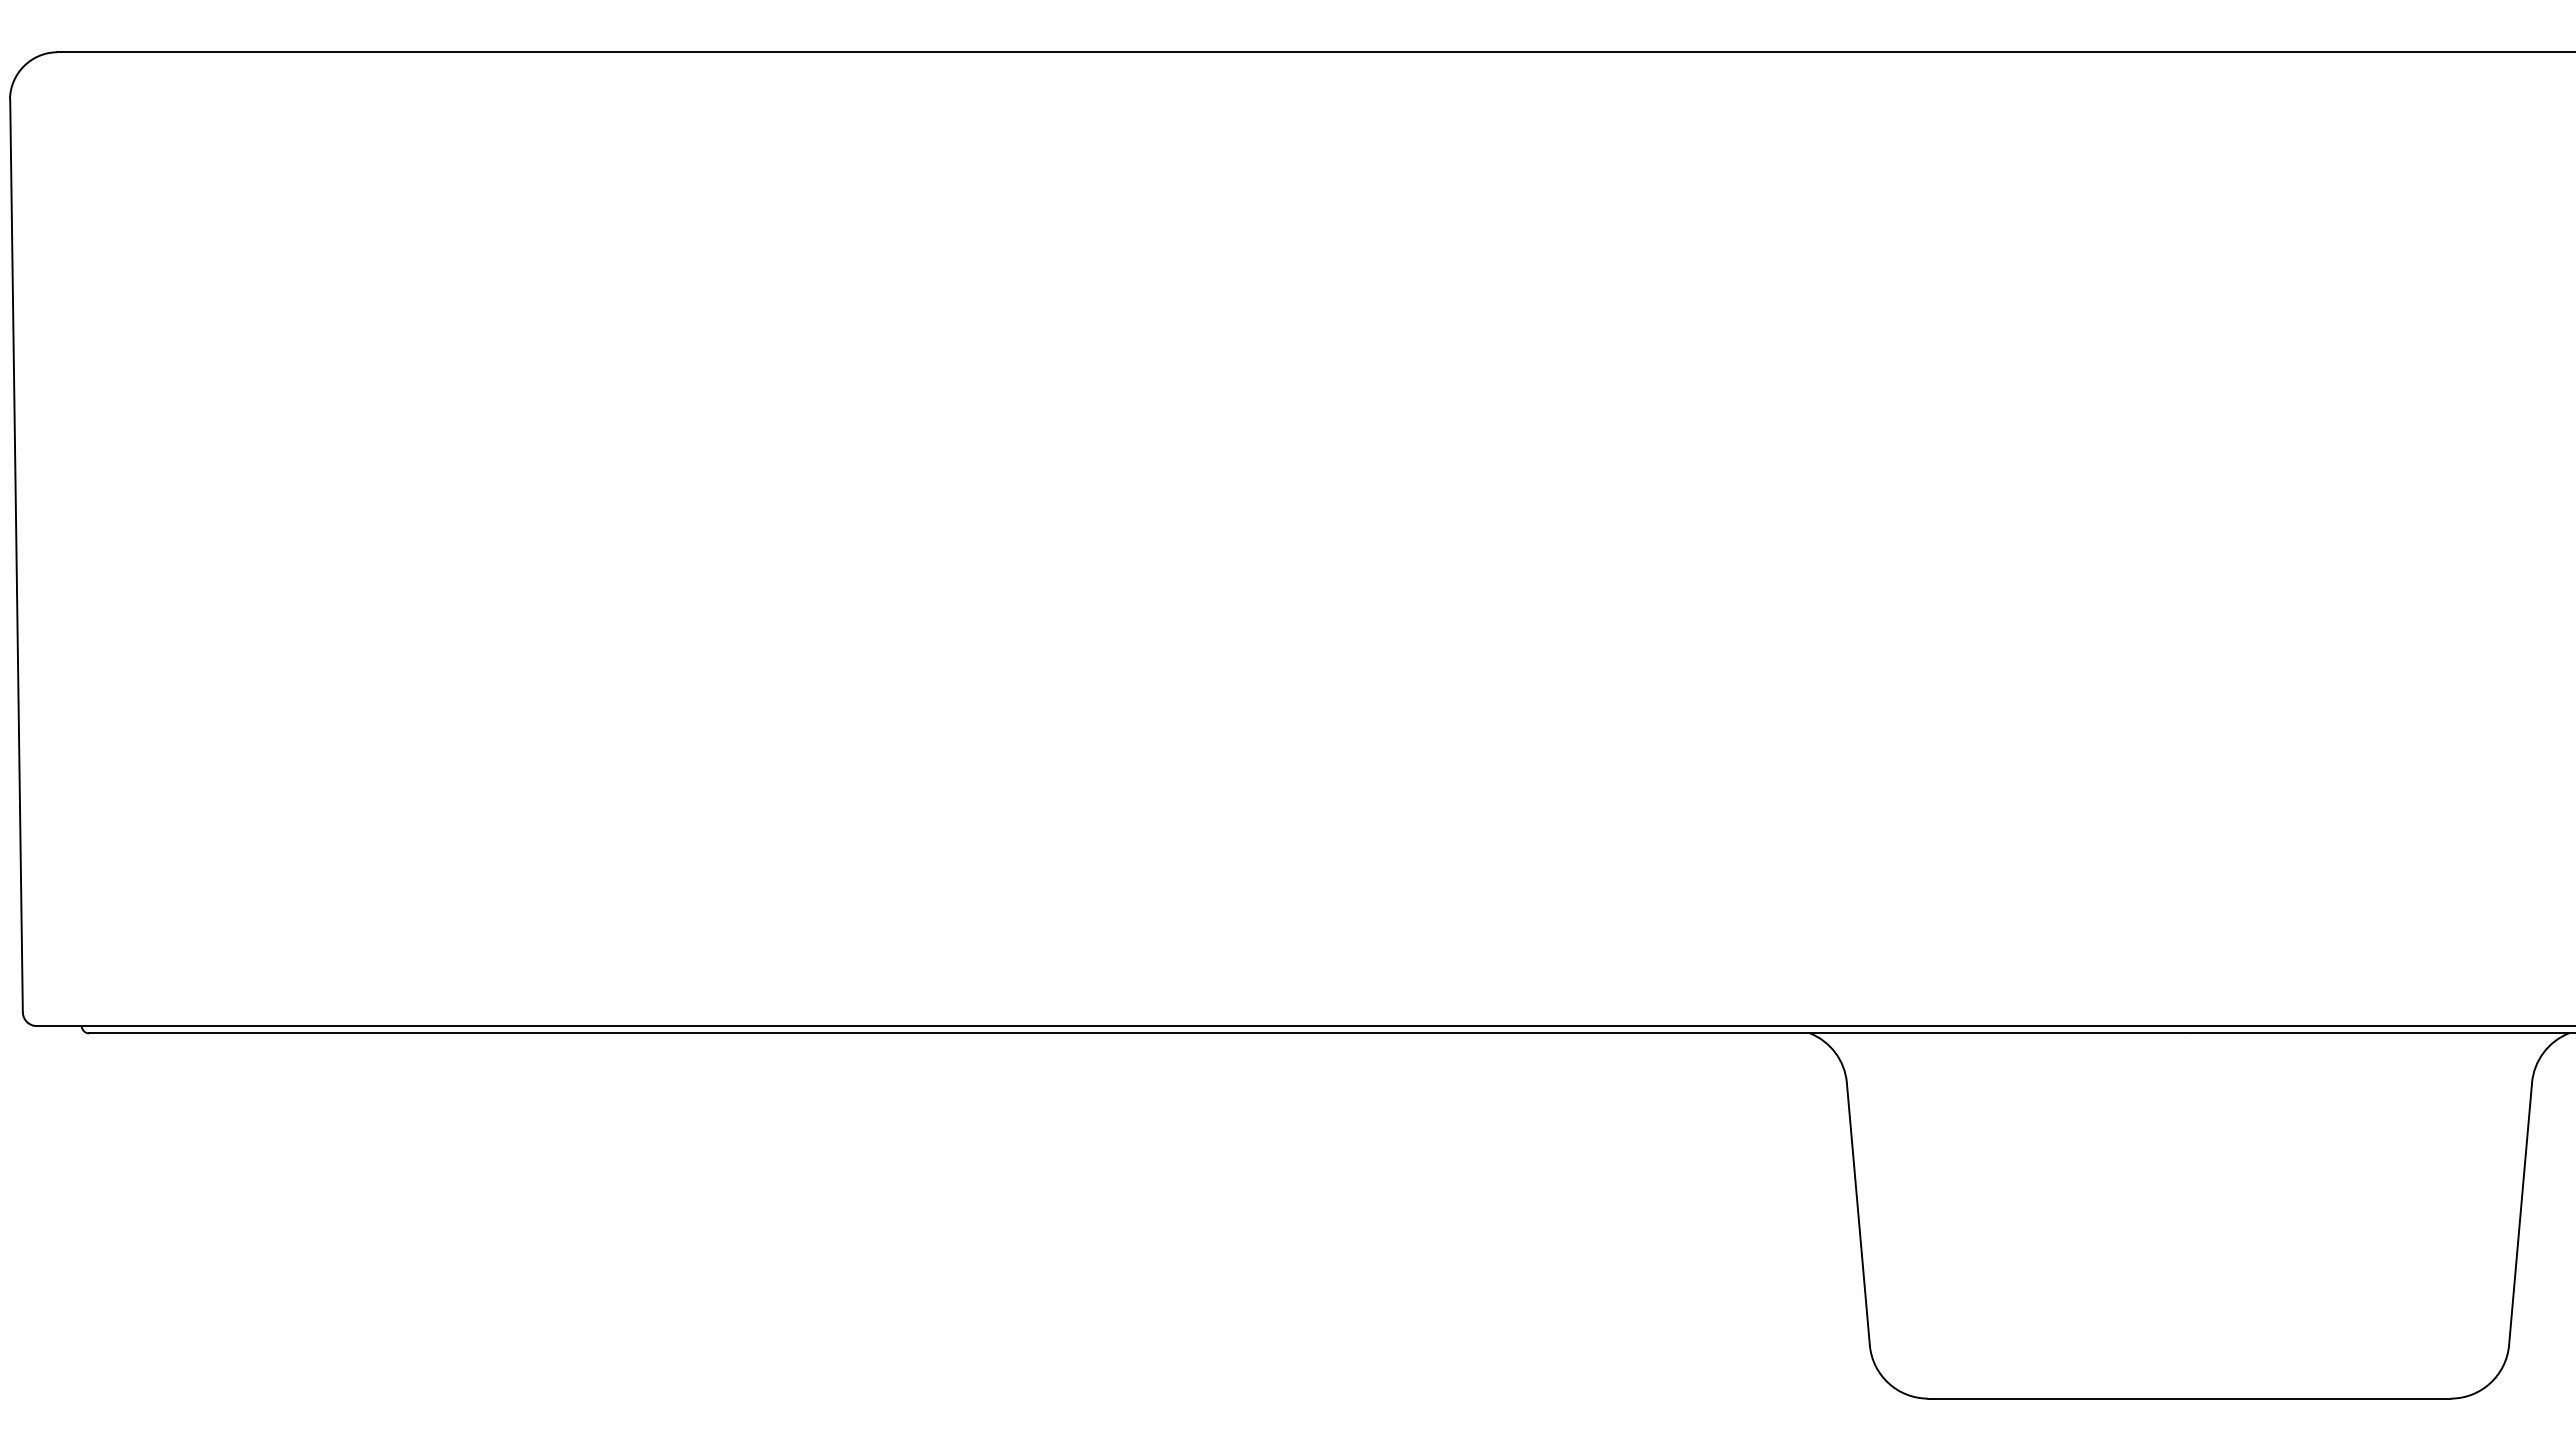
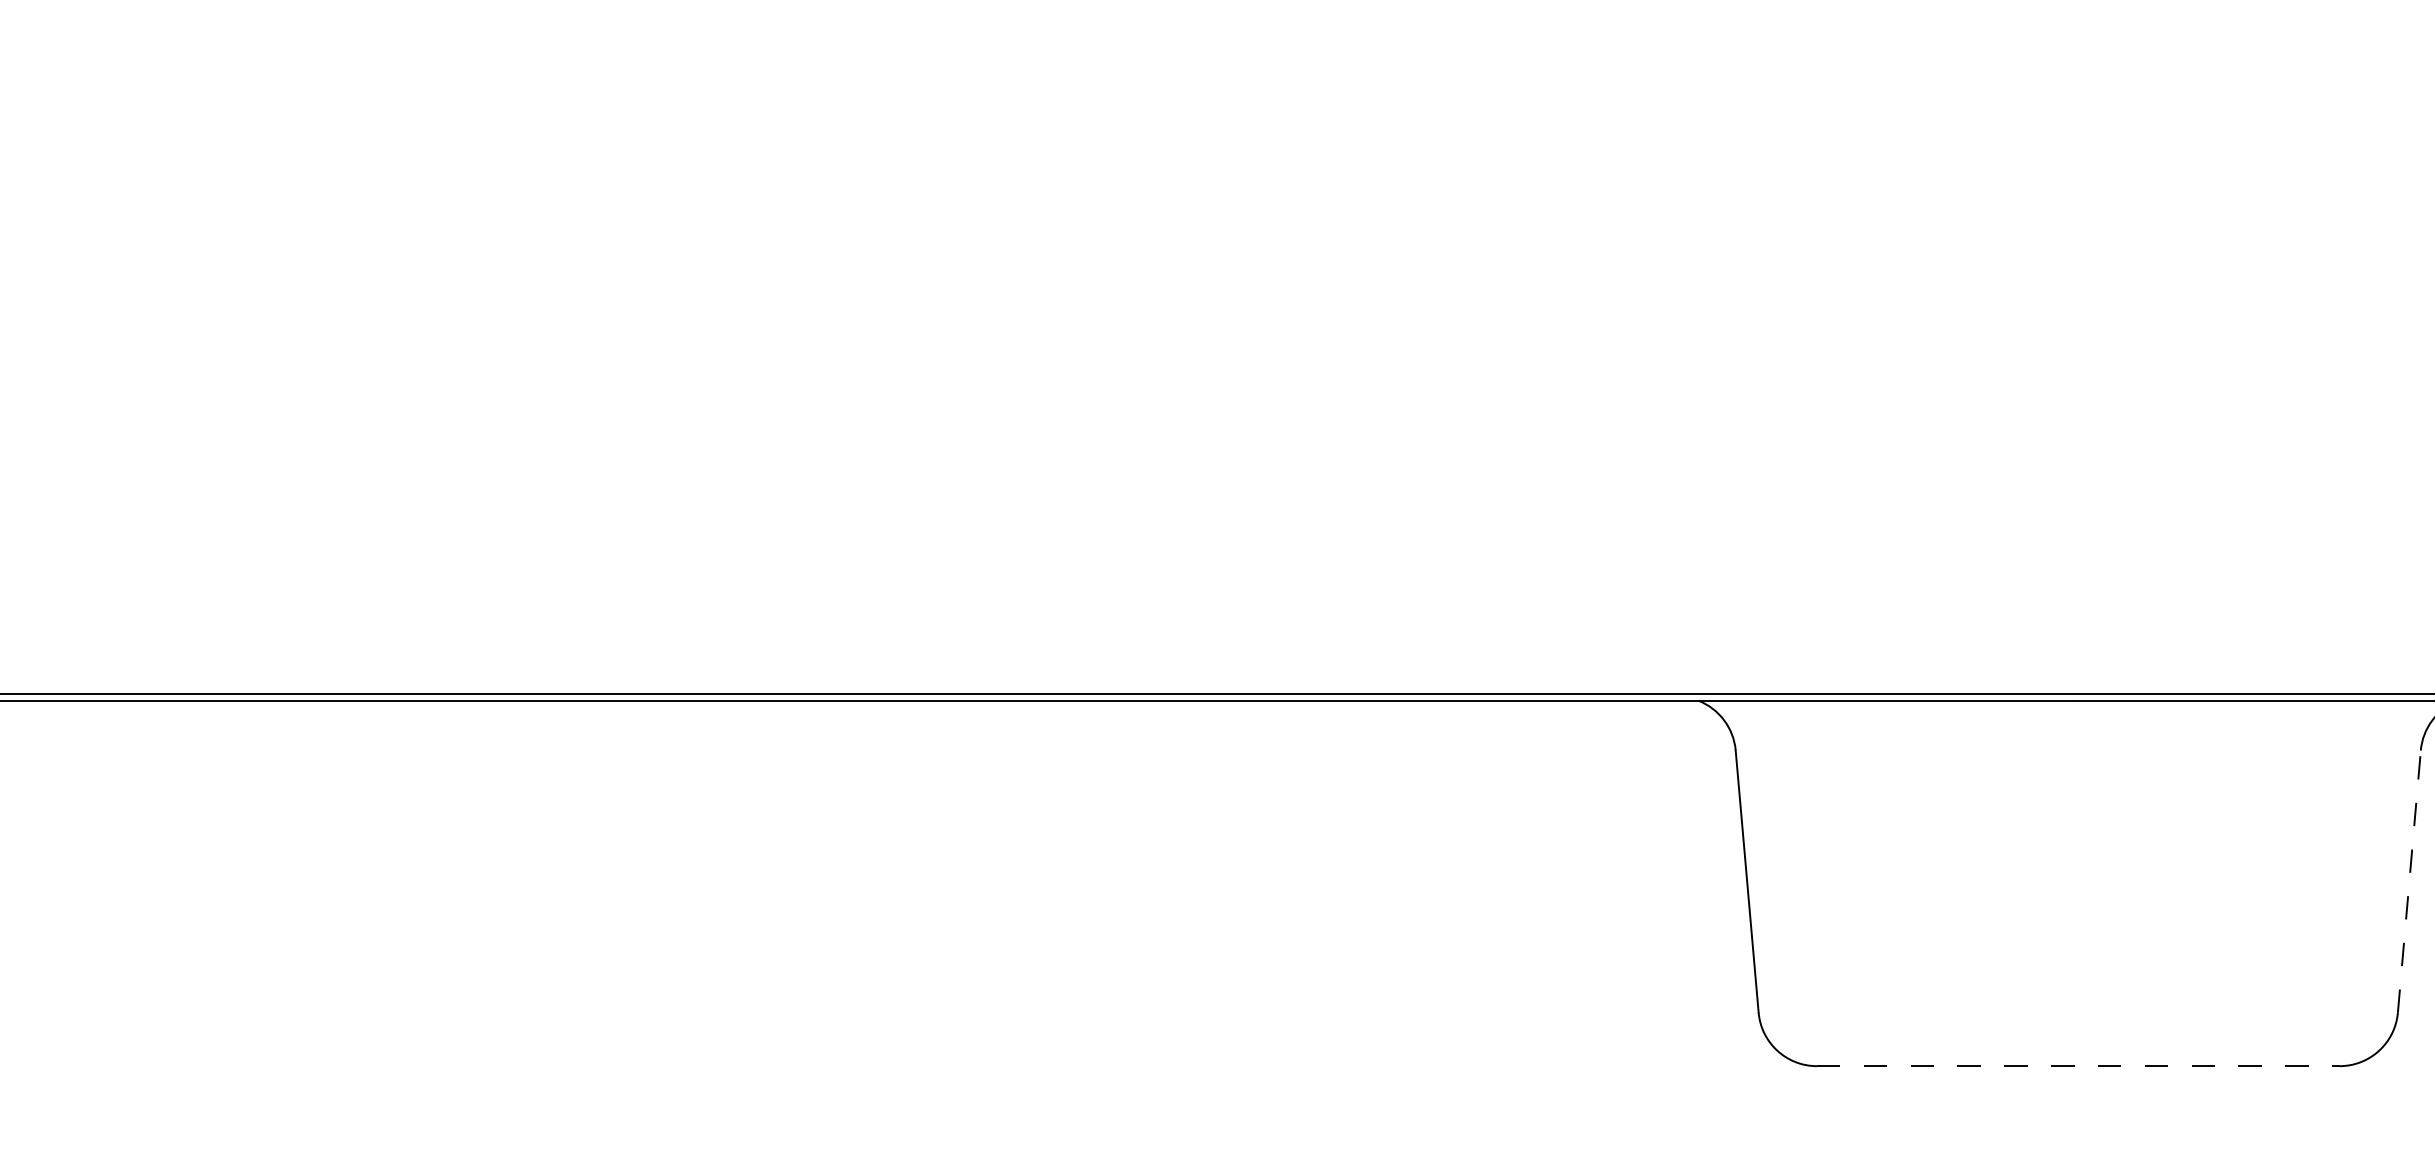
line: (2520, 1214) -> (2409, 882), solid -> dashed
line: (2189, 1398) -> (2078, 1066), solid -> dashed

